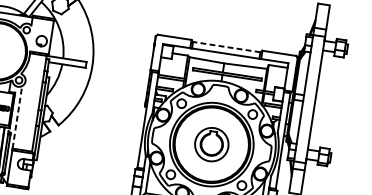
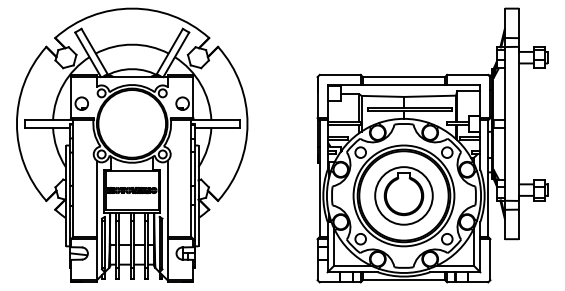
line: (226, 47) -> (403, 77), dashed -> solid
line: (17, 117) -> (167, 198), dashed -> solid
part: (211, 144) -> (403, 195), size x1.43

